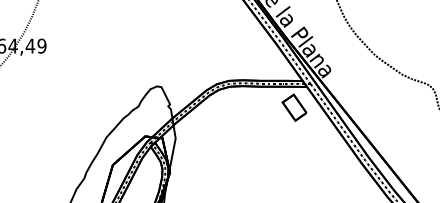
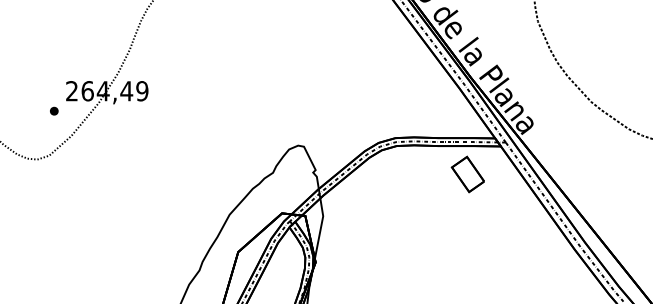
part: (294, 107) -> (467, 174), moved

